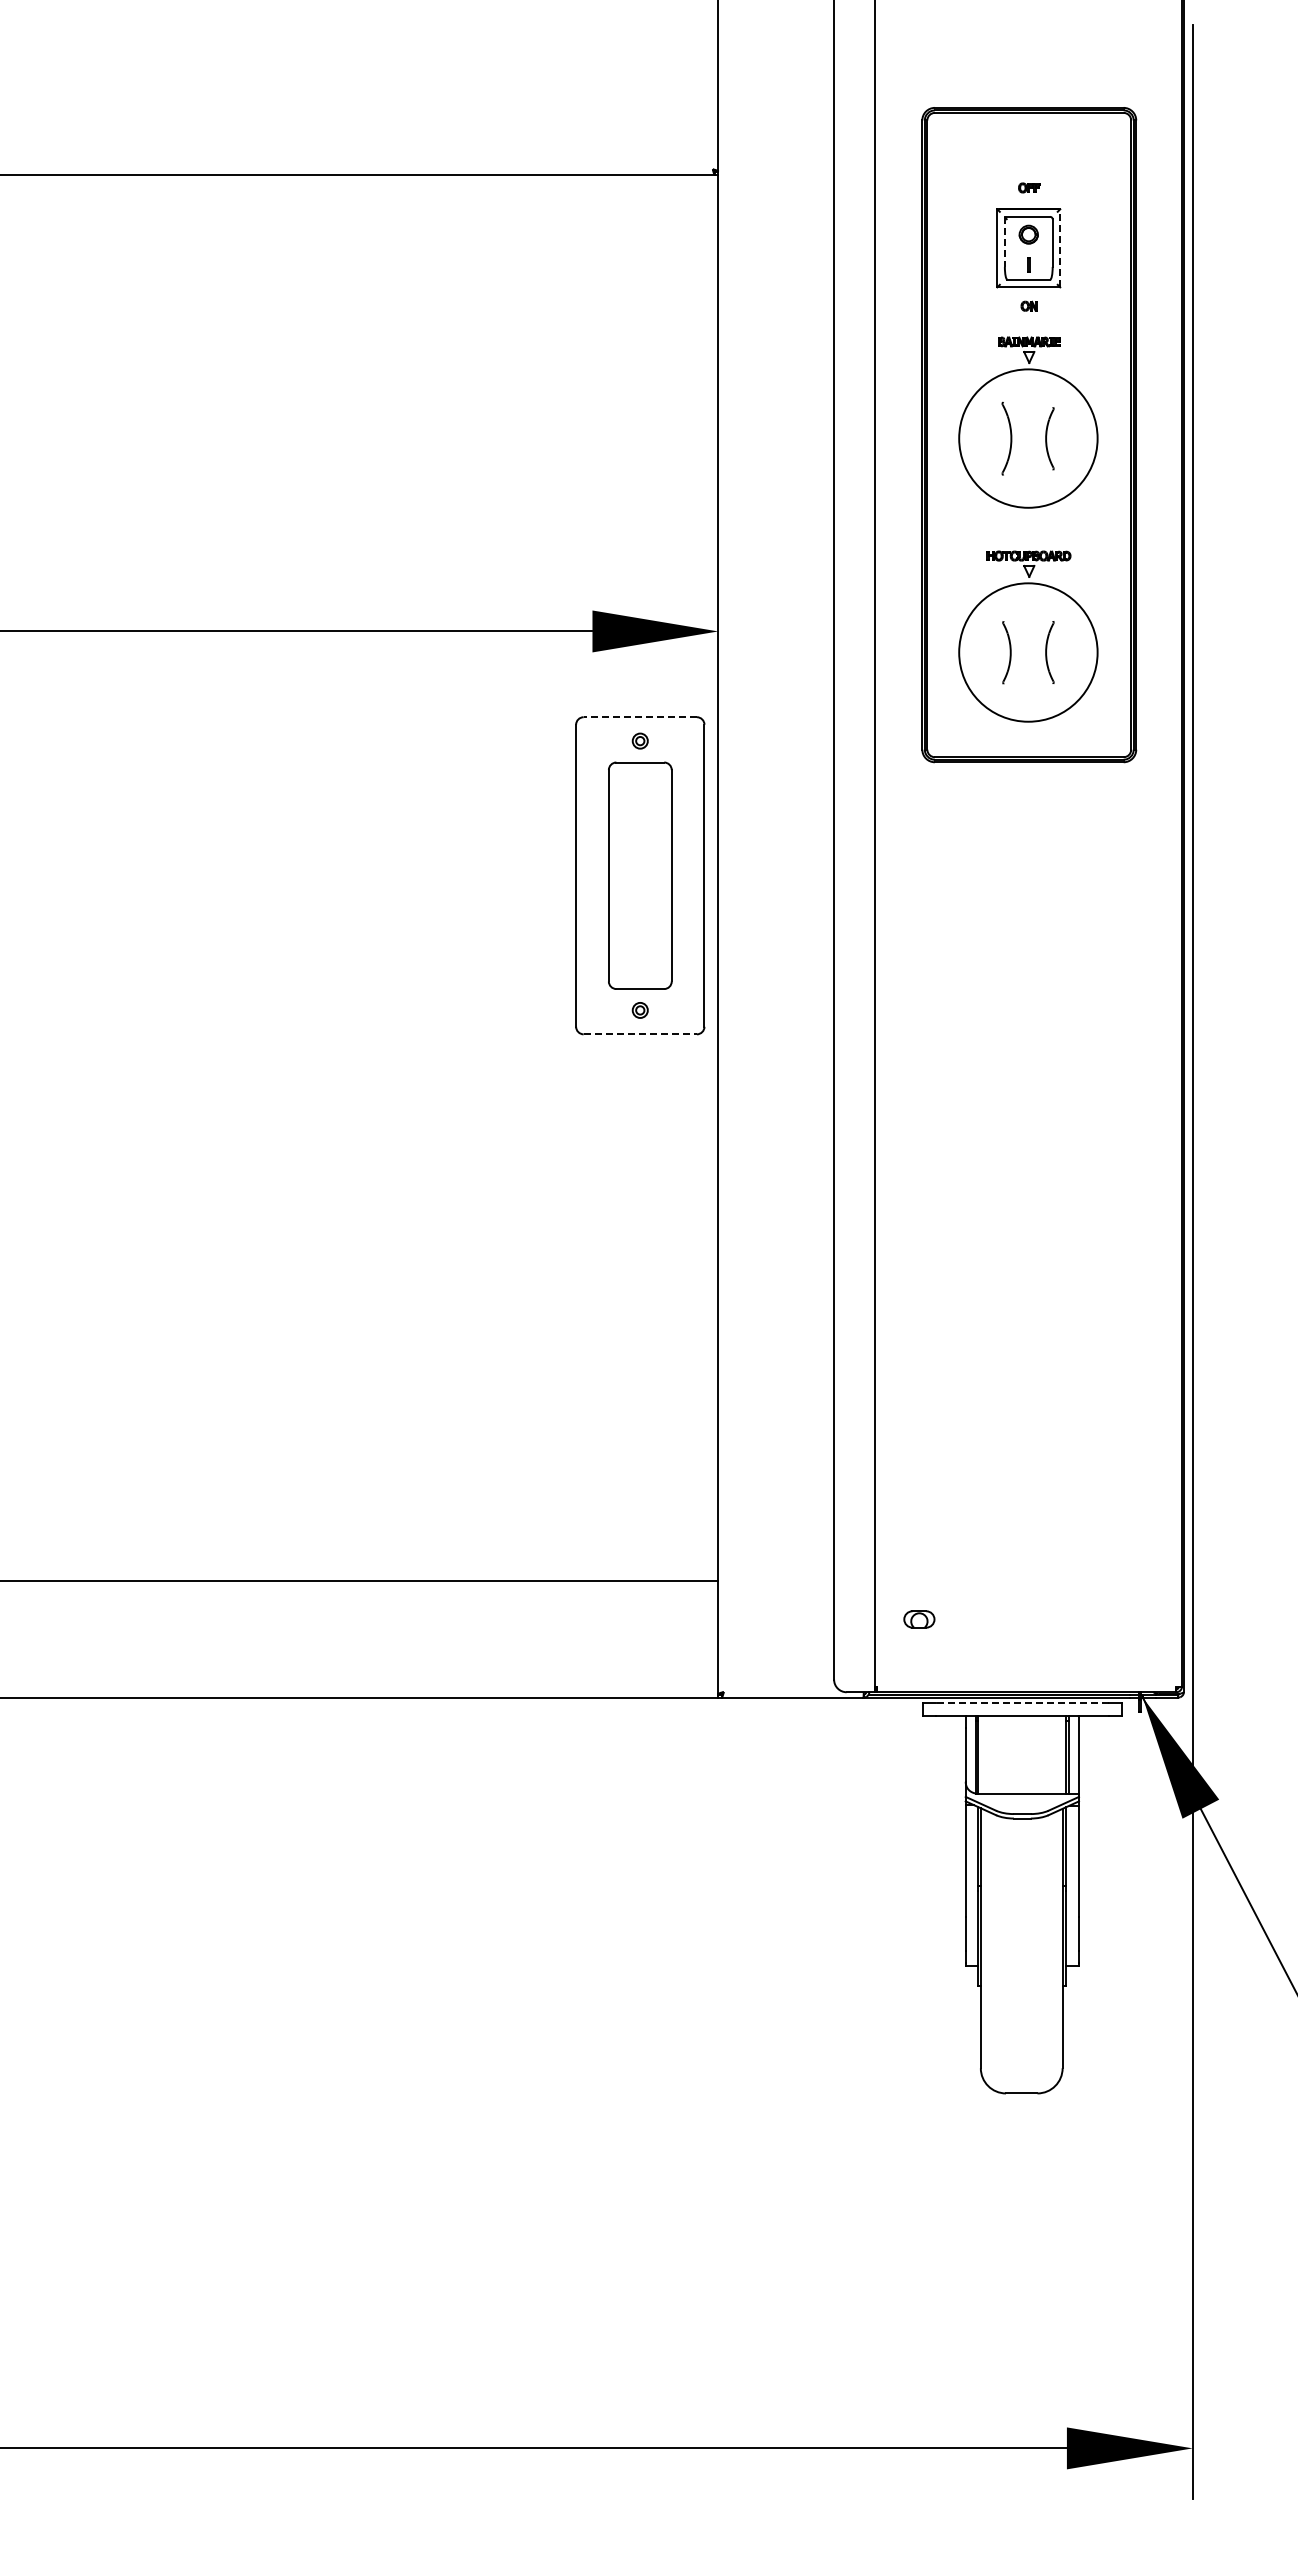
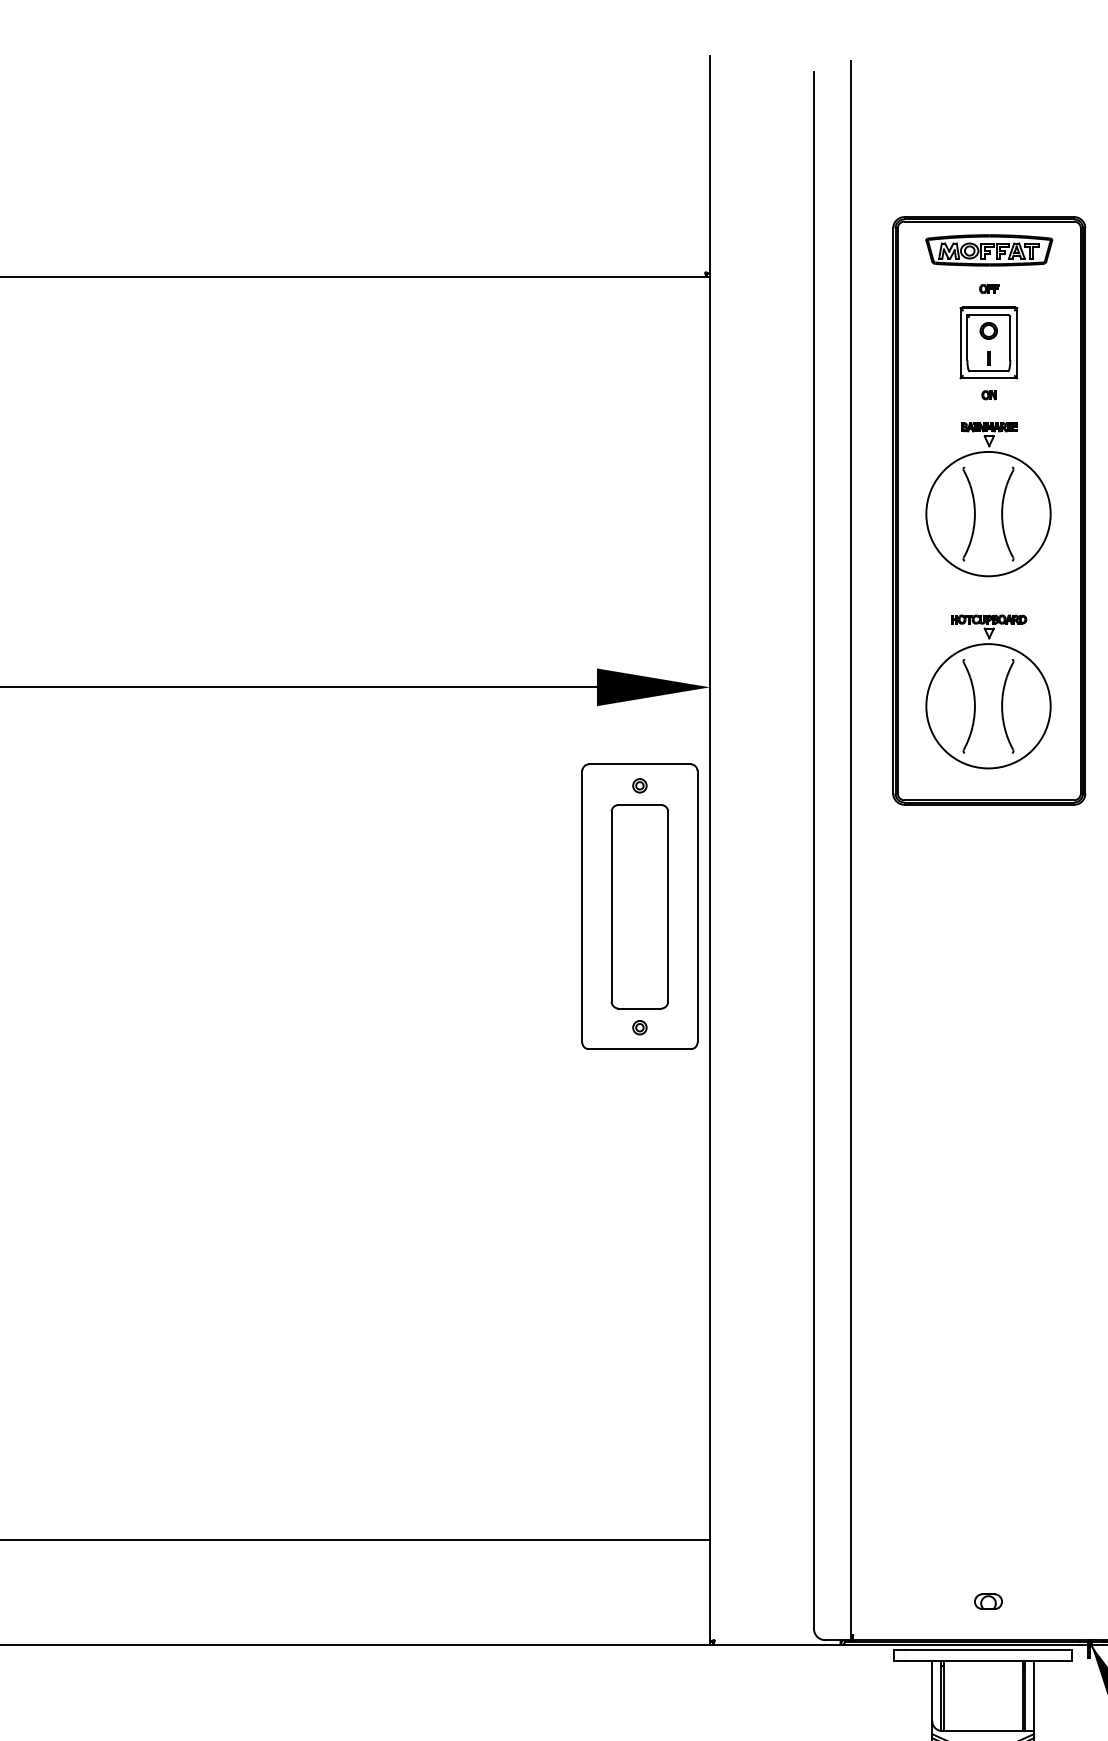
part: (1029, 144) -> (989, 249), added
line: (1004, 242) -> (967, 337), dashed -> solid
line: (1060, 247) -> (1017, 342), dashed -> solid
part: (1006, 438) -> (968, 514), size x1.43
part: (1049, 438) -> (1007, 514), size x1.67
part: (1006, 652) -> (968, 706), size x1.67
part: (1049, 652) -> (1007, 706), size x1.67
line: (640, 717) -> (640, 764), dashed -> solid
line: (640, 1034) -> (640, 1049), dashed -> solid
part: (919, 1619) -> (988, 1601), moved
line: (1022, 1703) -> (983, 1650), dashed -> solid

